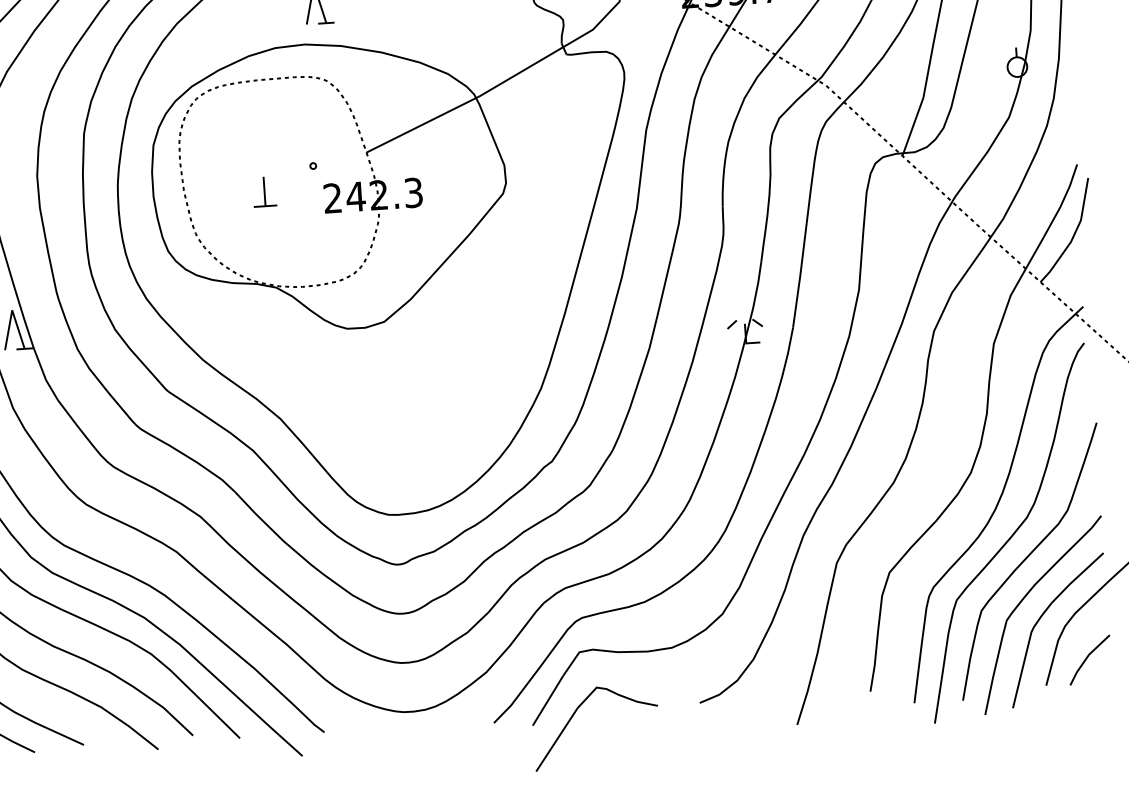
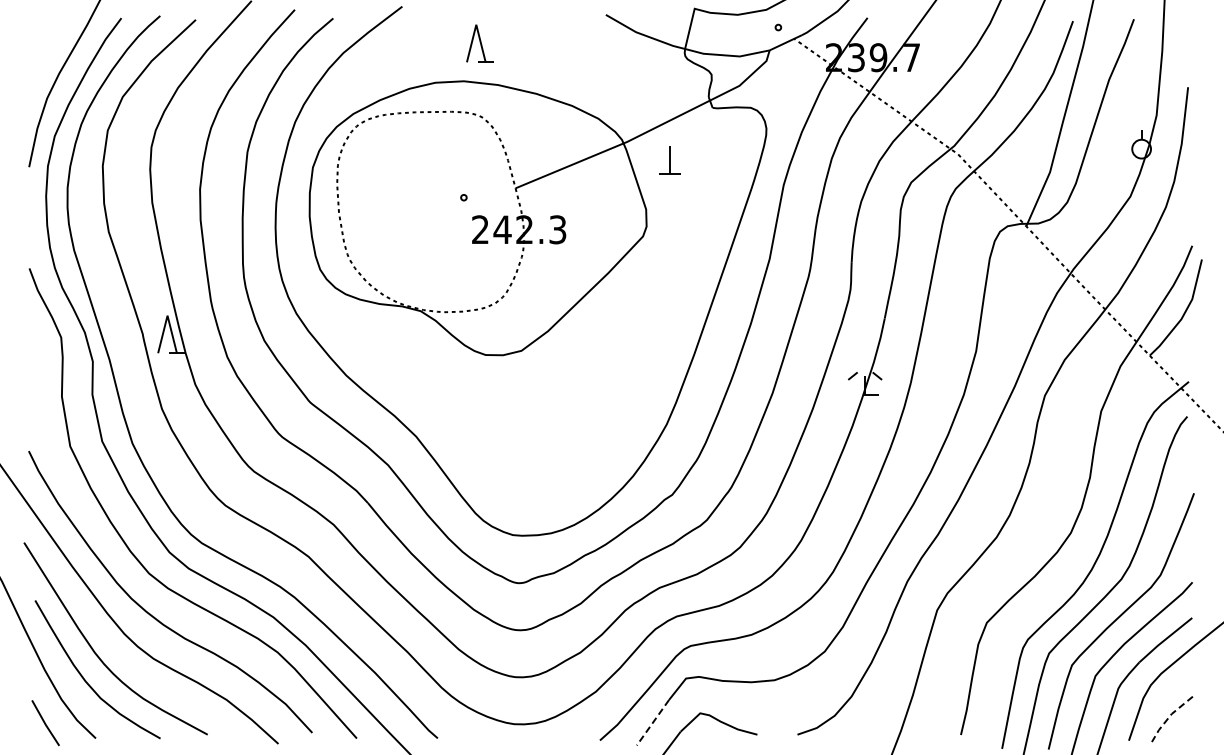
part: (264, 192) -> (669, 160), moved
line: (1086, 658) -> (1169, 717), solid -> dashed
line: (547, 700) -> (652, 722), solid -> dashed

